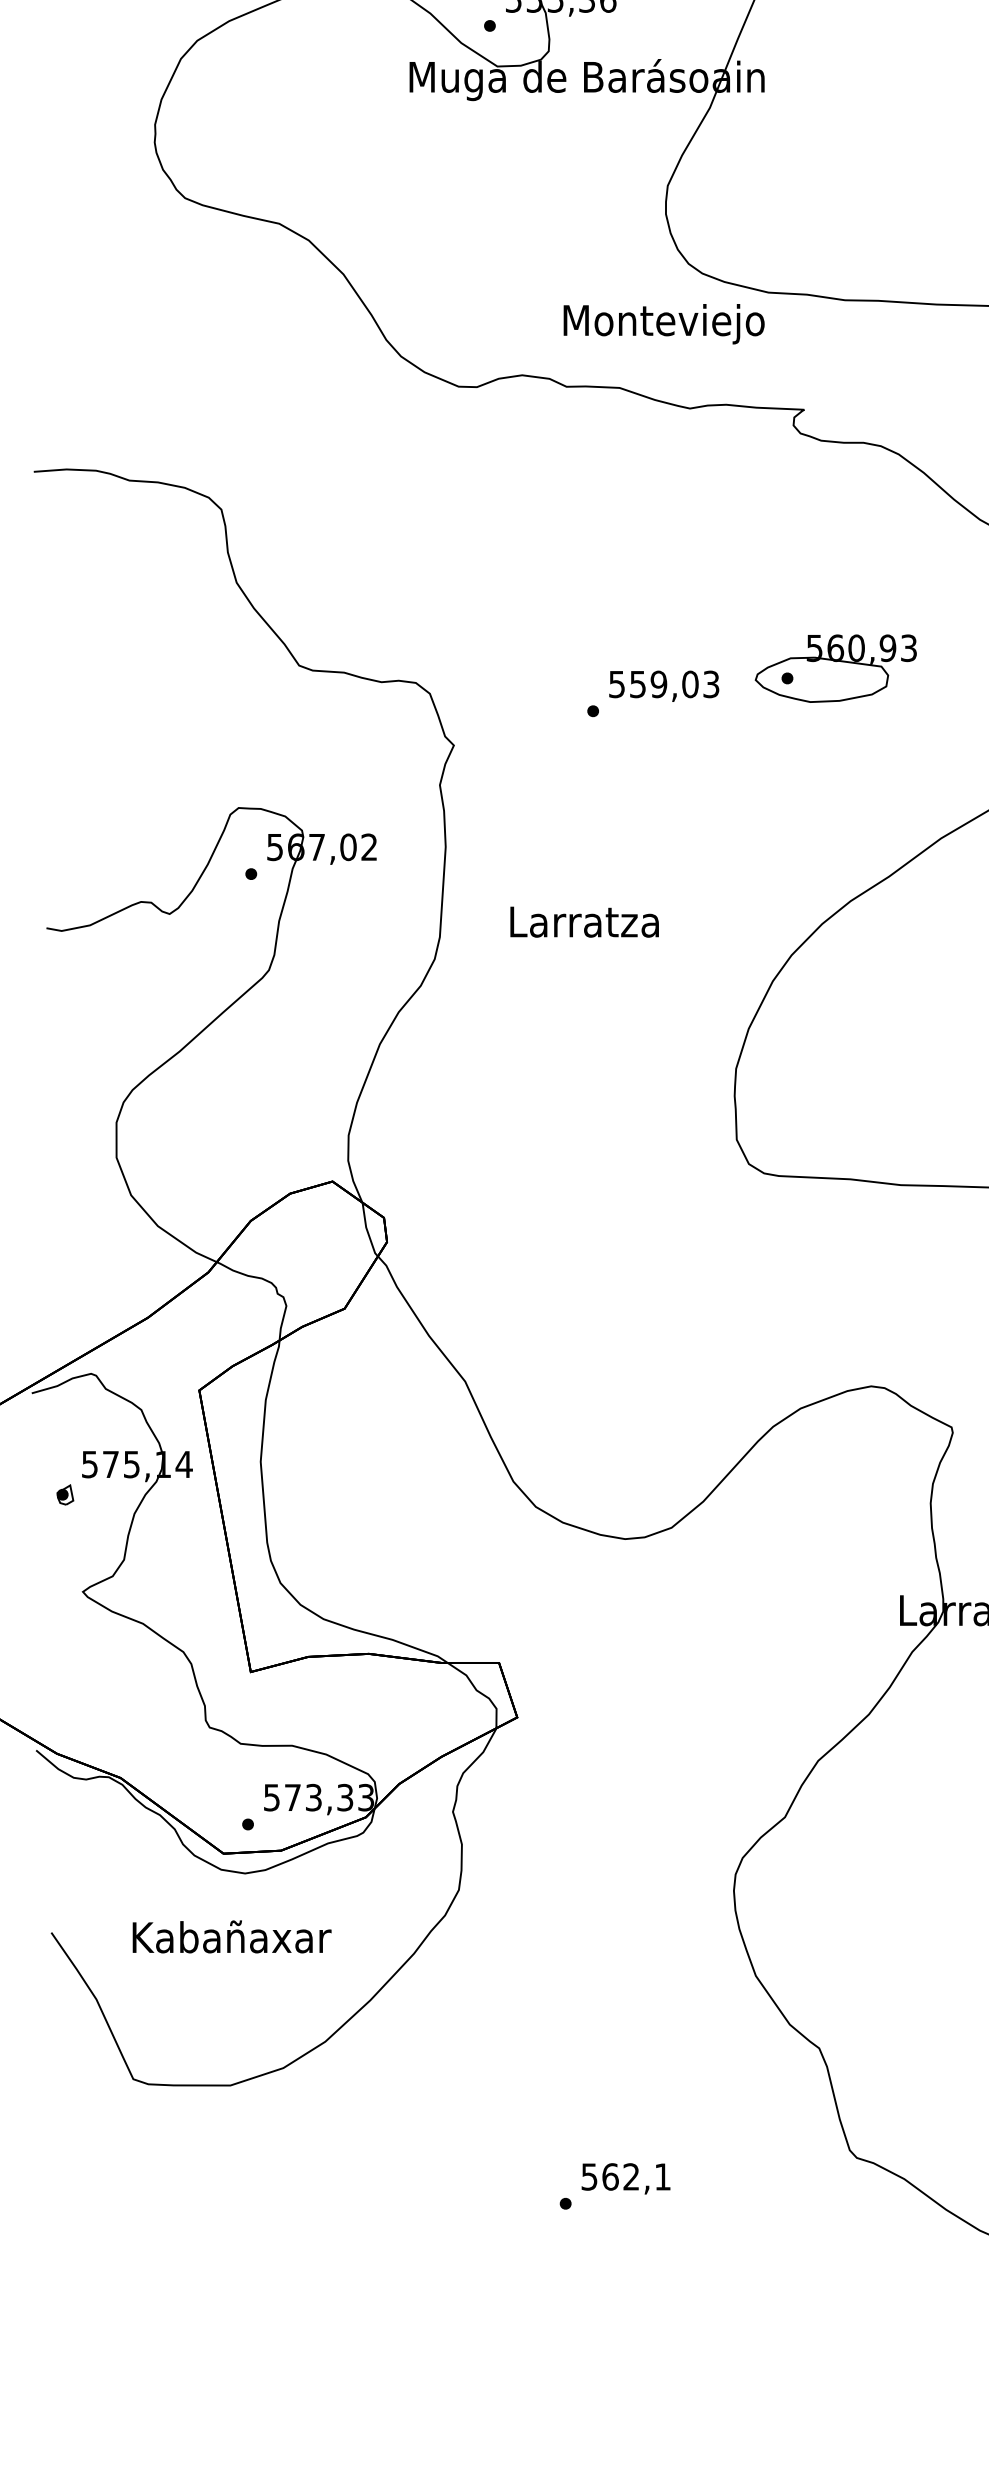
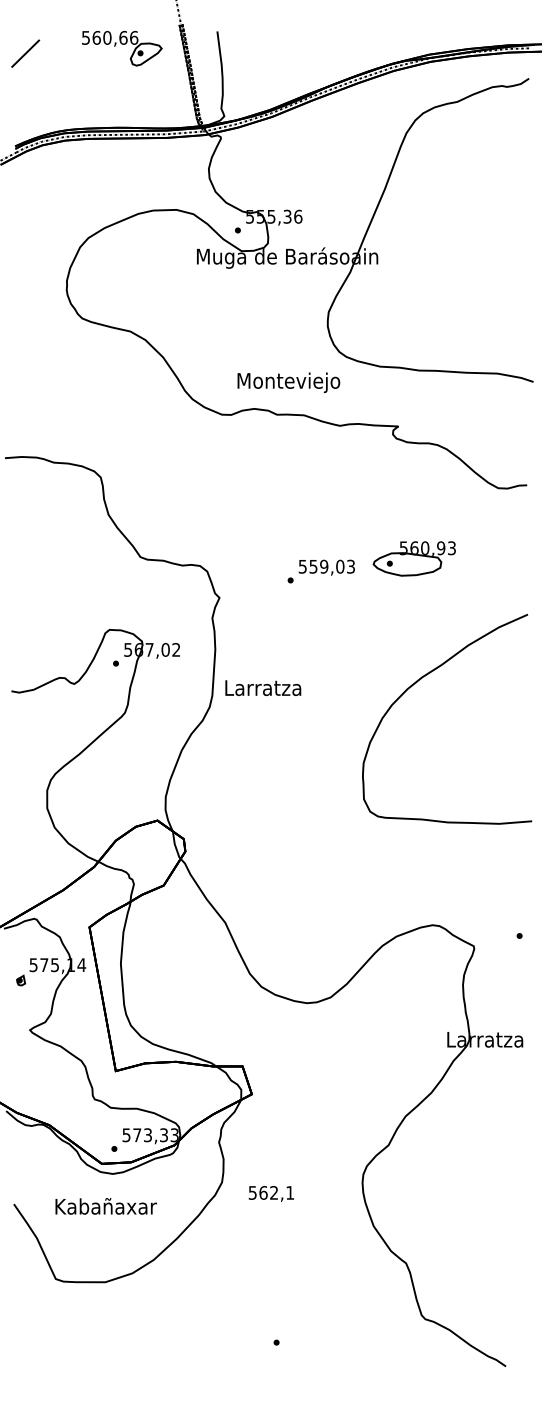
text: (663, 323) -> (288, 382), moved
text: (585, 922) -> (263, 688), moved
text: (624, 2178) -> (270, 1193), moved

